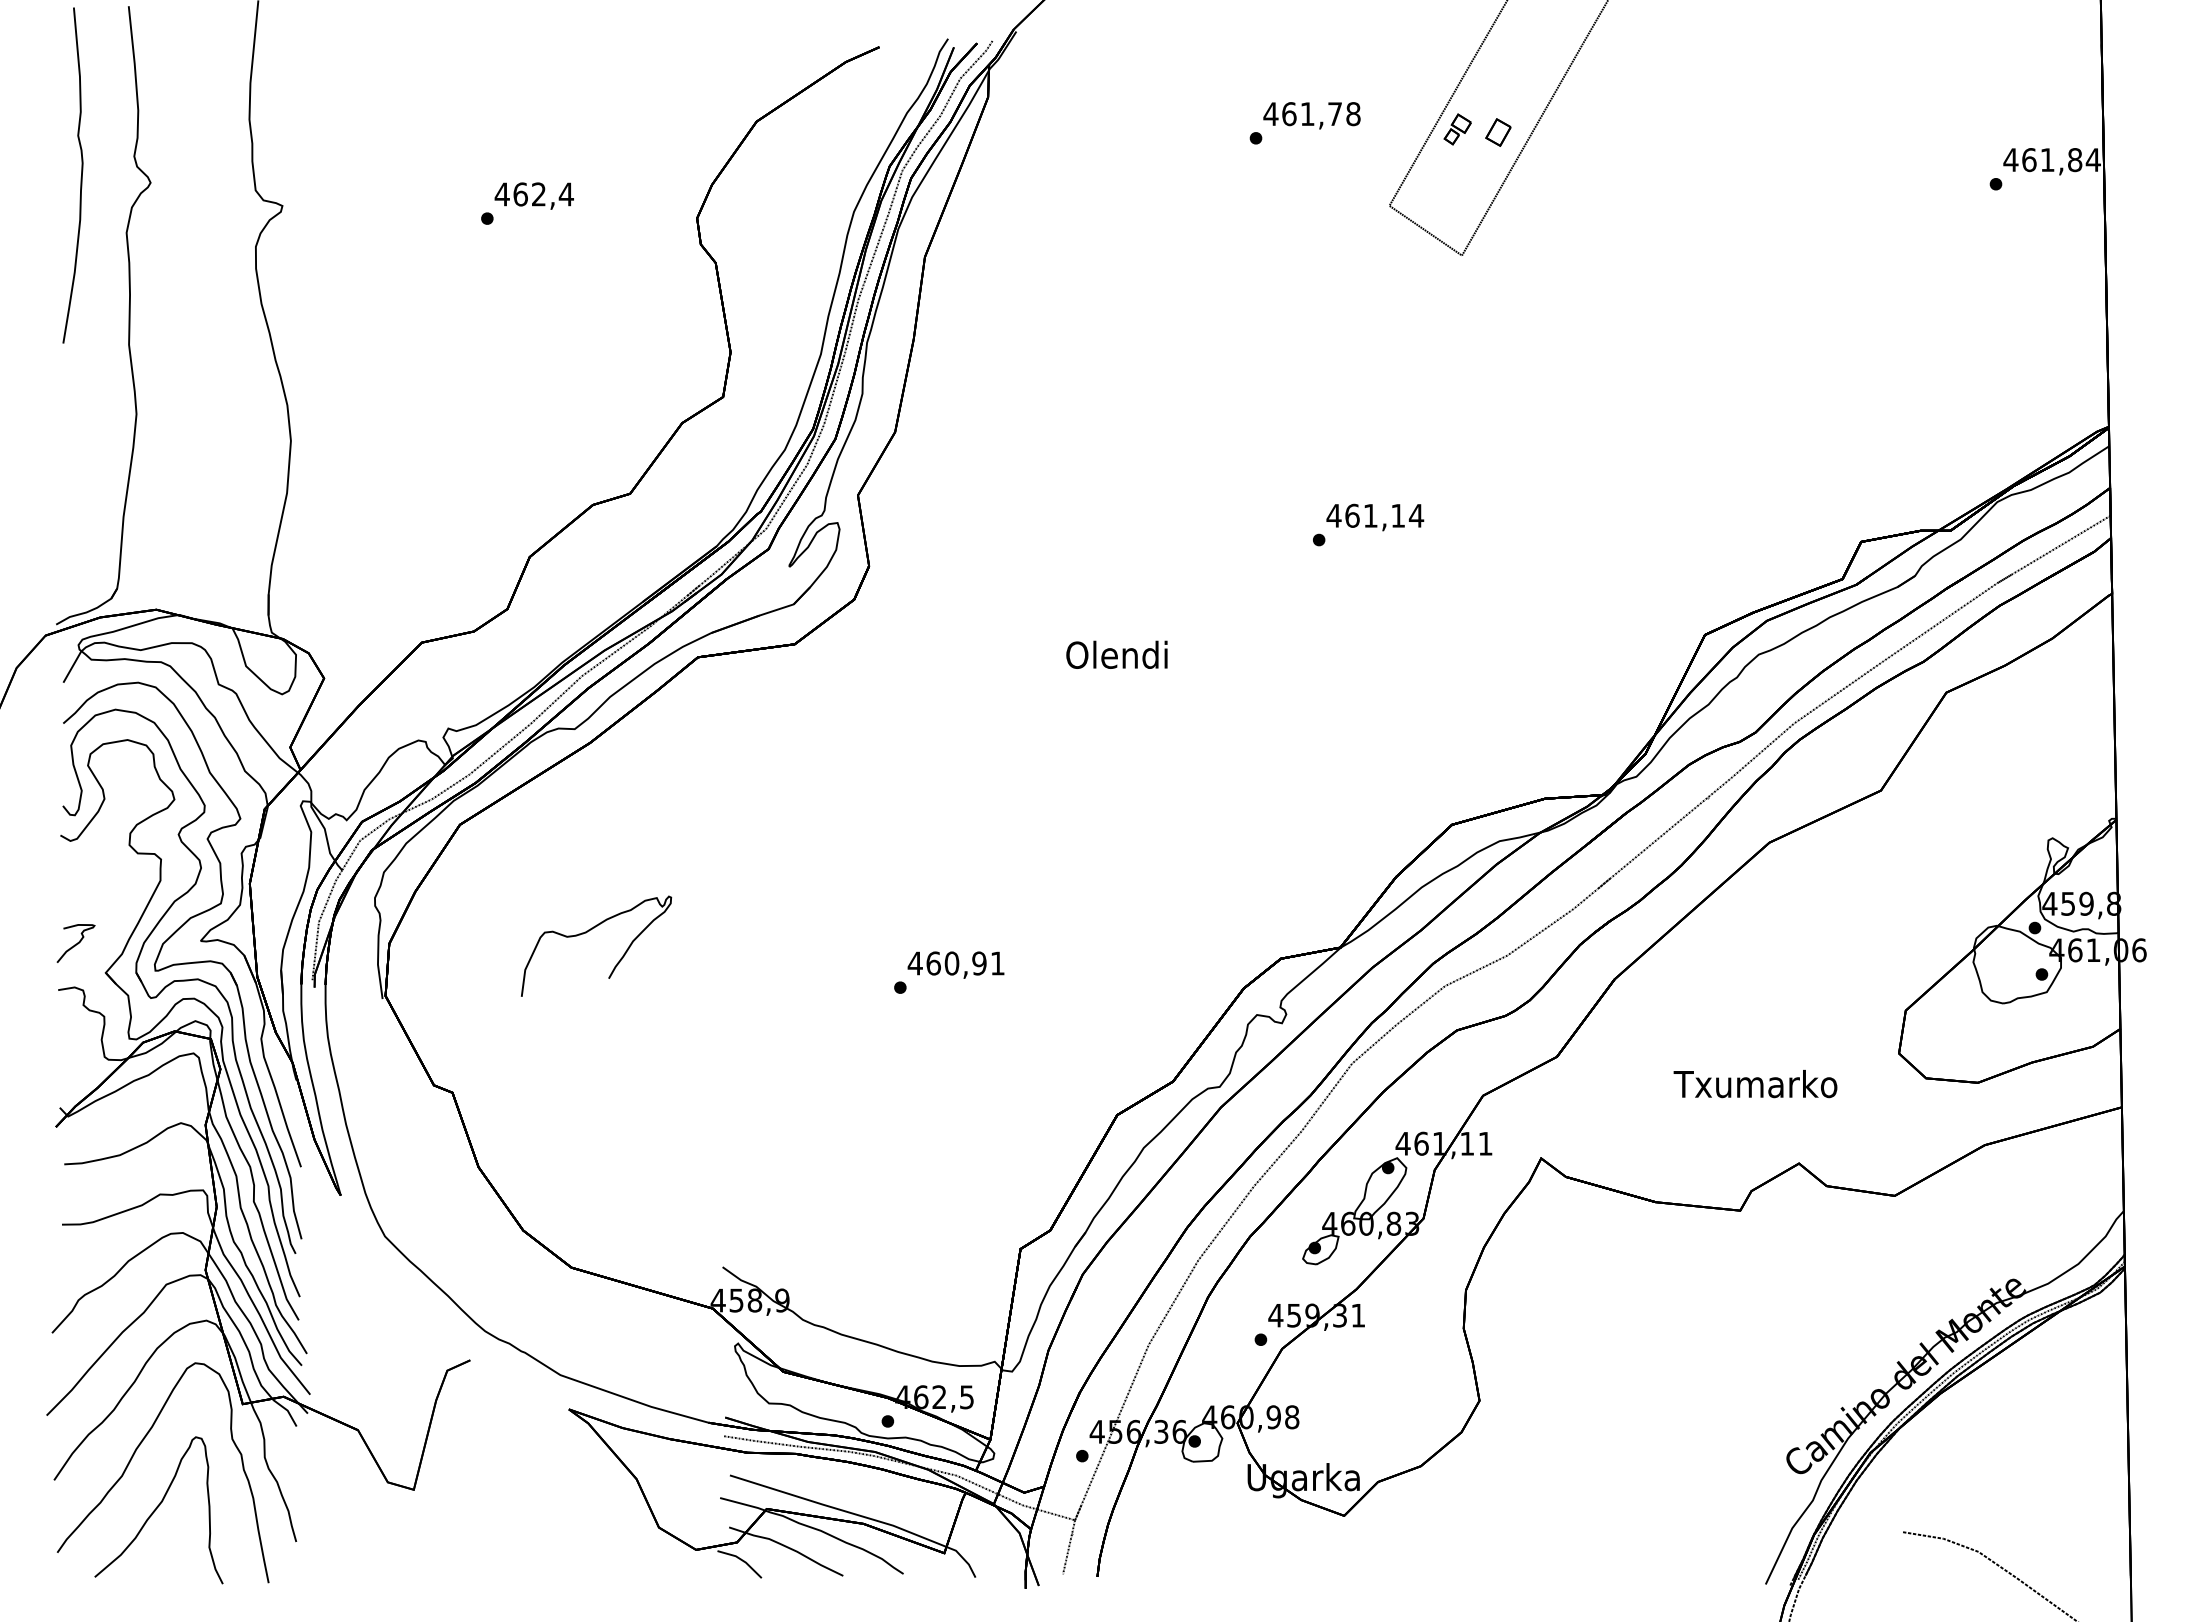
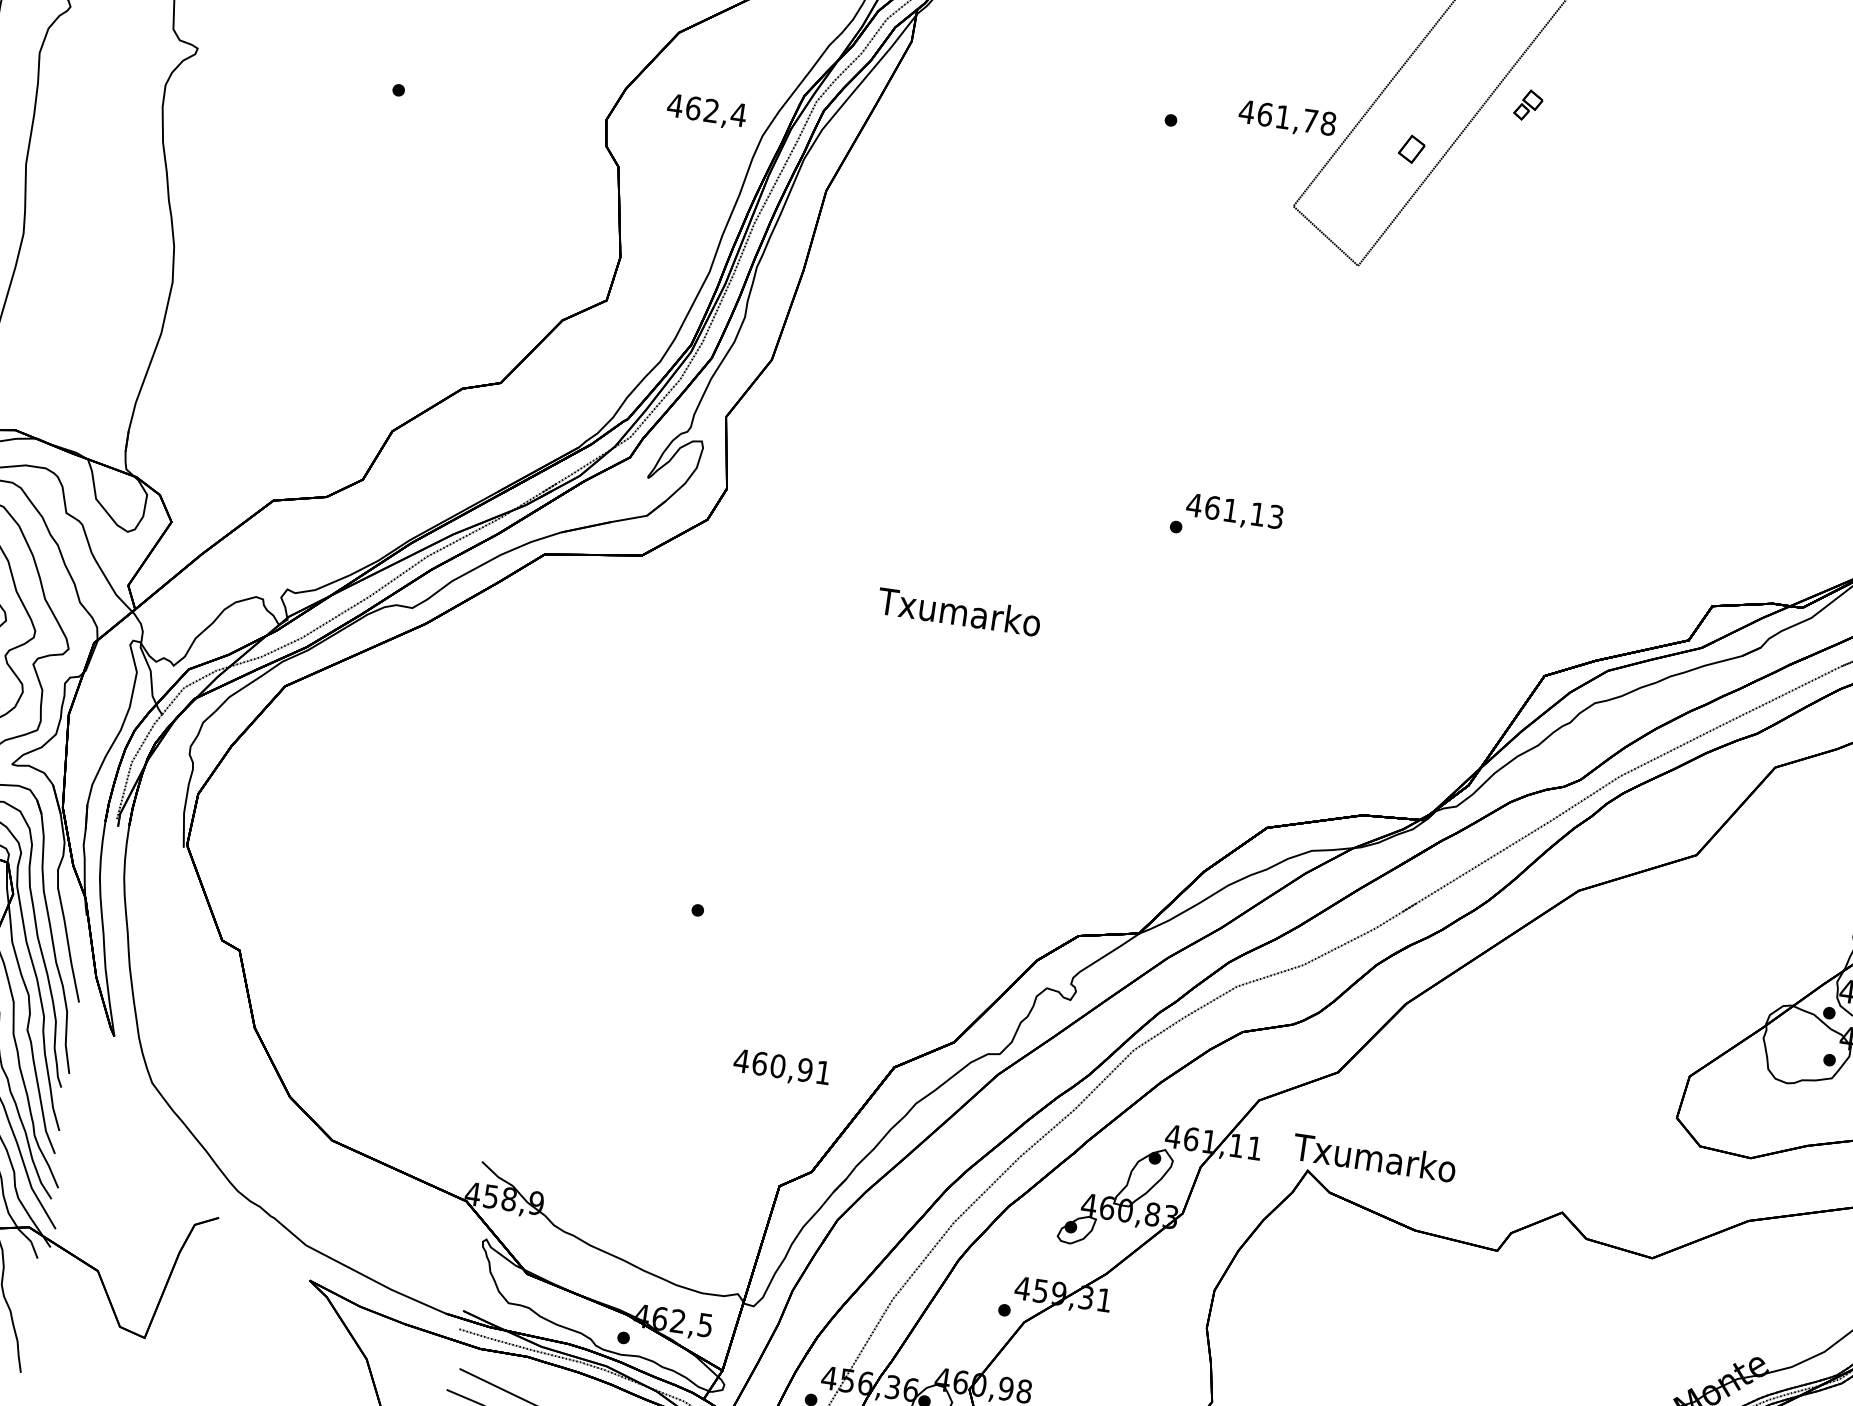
text: (1311, 115) -> (1286, 119), moved
part: (1457, 129) -> (1528, 105), moved
text: (533, 195) -> (706, 111), moved
text: (1416, 515) -> (1276, 516), 461,14 -> 461,13
text: (1116, 654) -> (959, 611), Olendi -> Txumarko
curve: (586, 933) -> (394, 811), removed
text: (955, 964) -> (781, 1067), moved
text: (1755, 1084) -> (1374, 1158), moved

